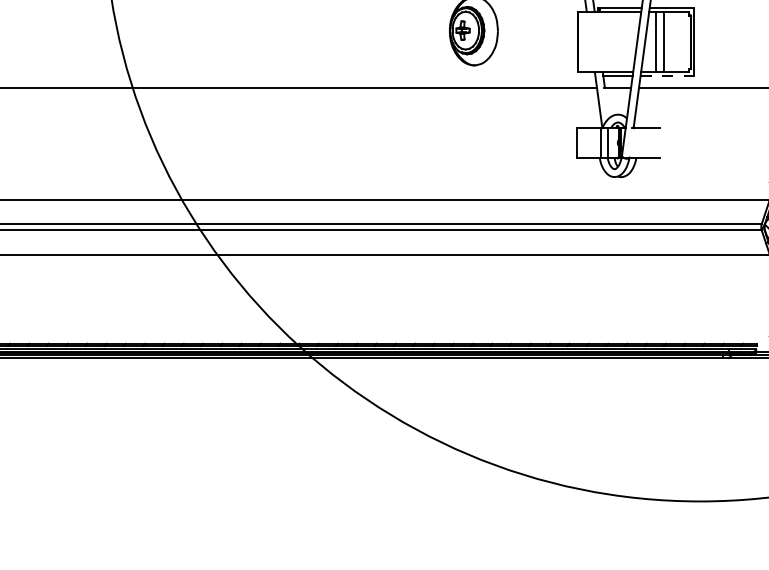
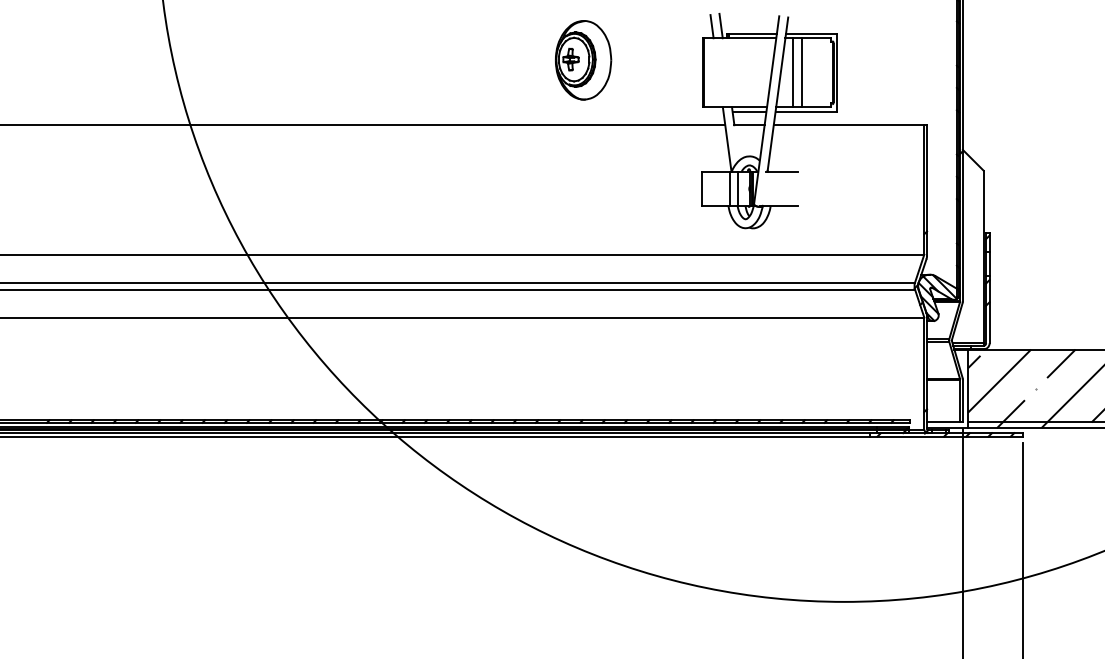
line: (667, 76) -> (806, 112), dashed -> solid

